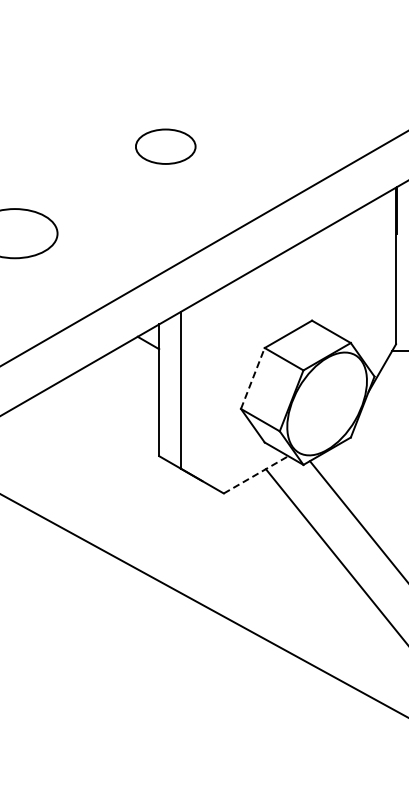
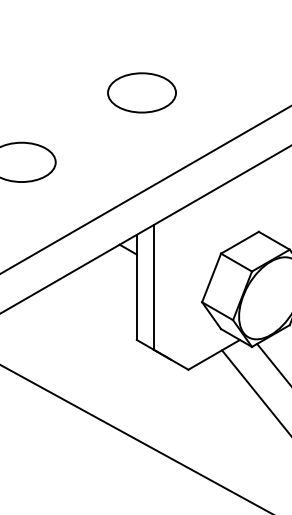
part: (165, 146) -> (141, 92), size x1.43
line: (252, 378) -> (211, 277), dashed -> solid
line: (256, 474) -> (214, 354), dashed -> solid

